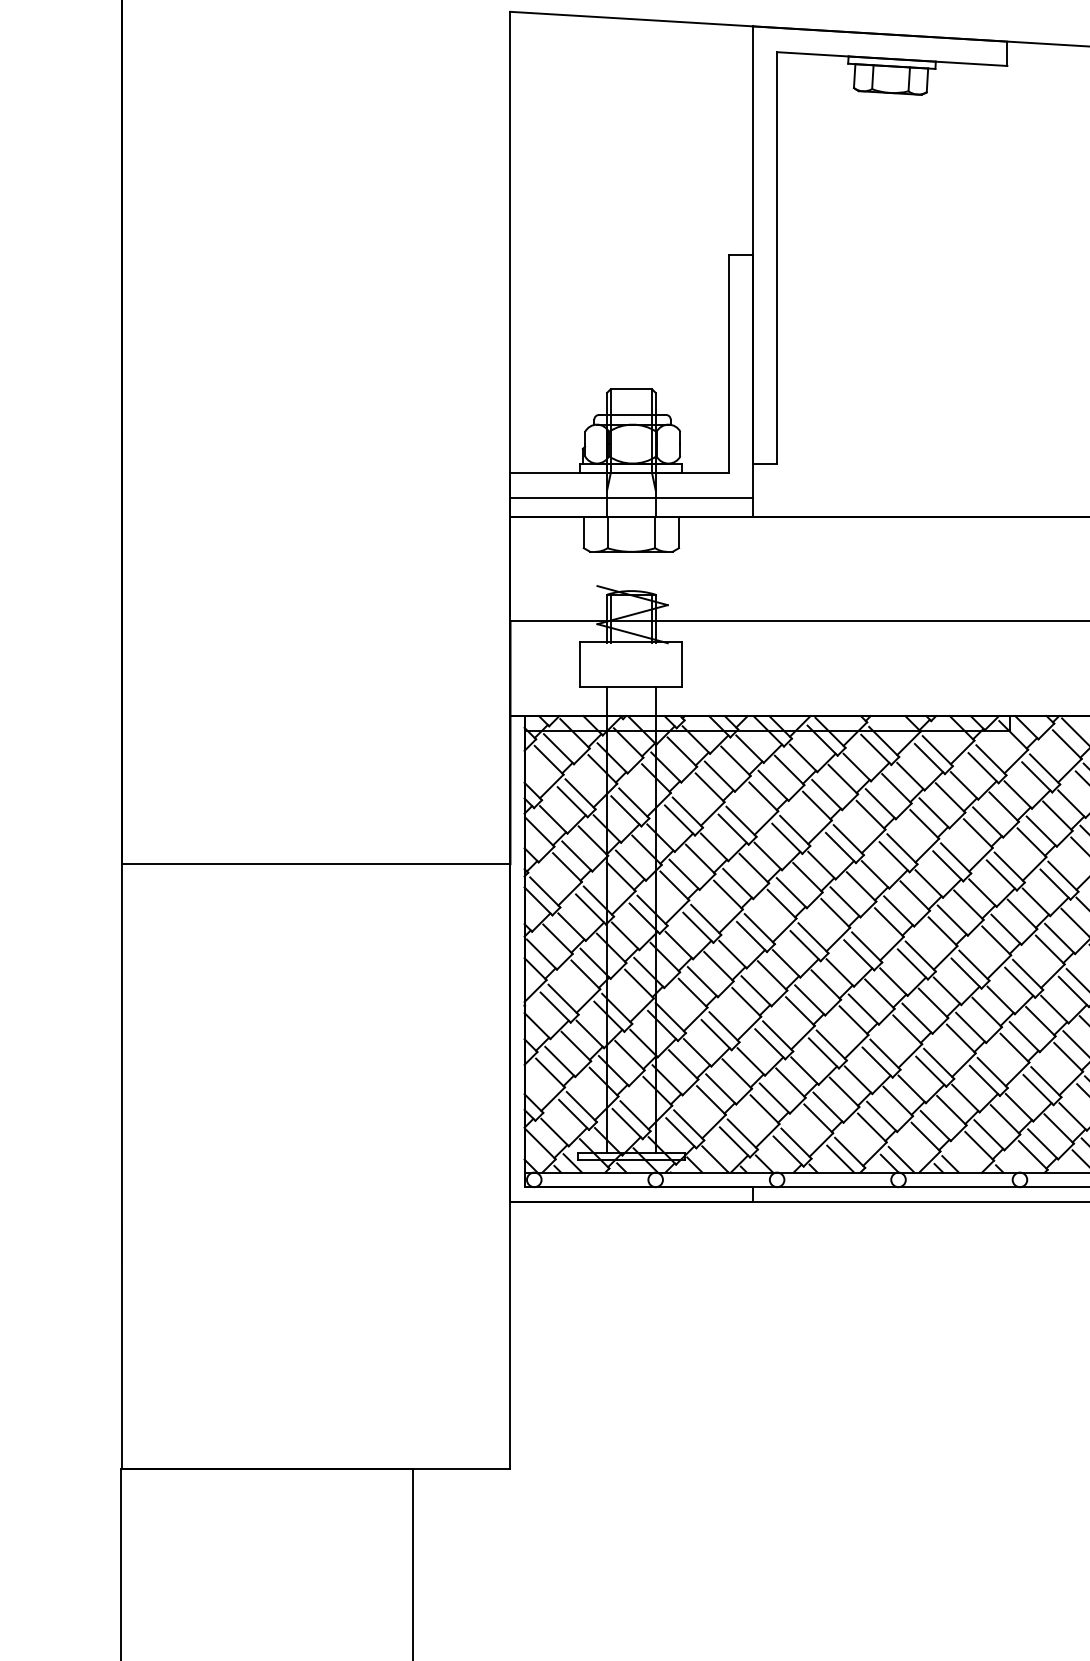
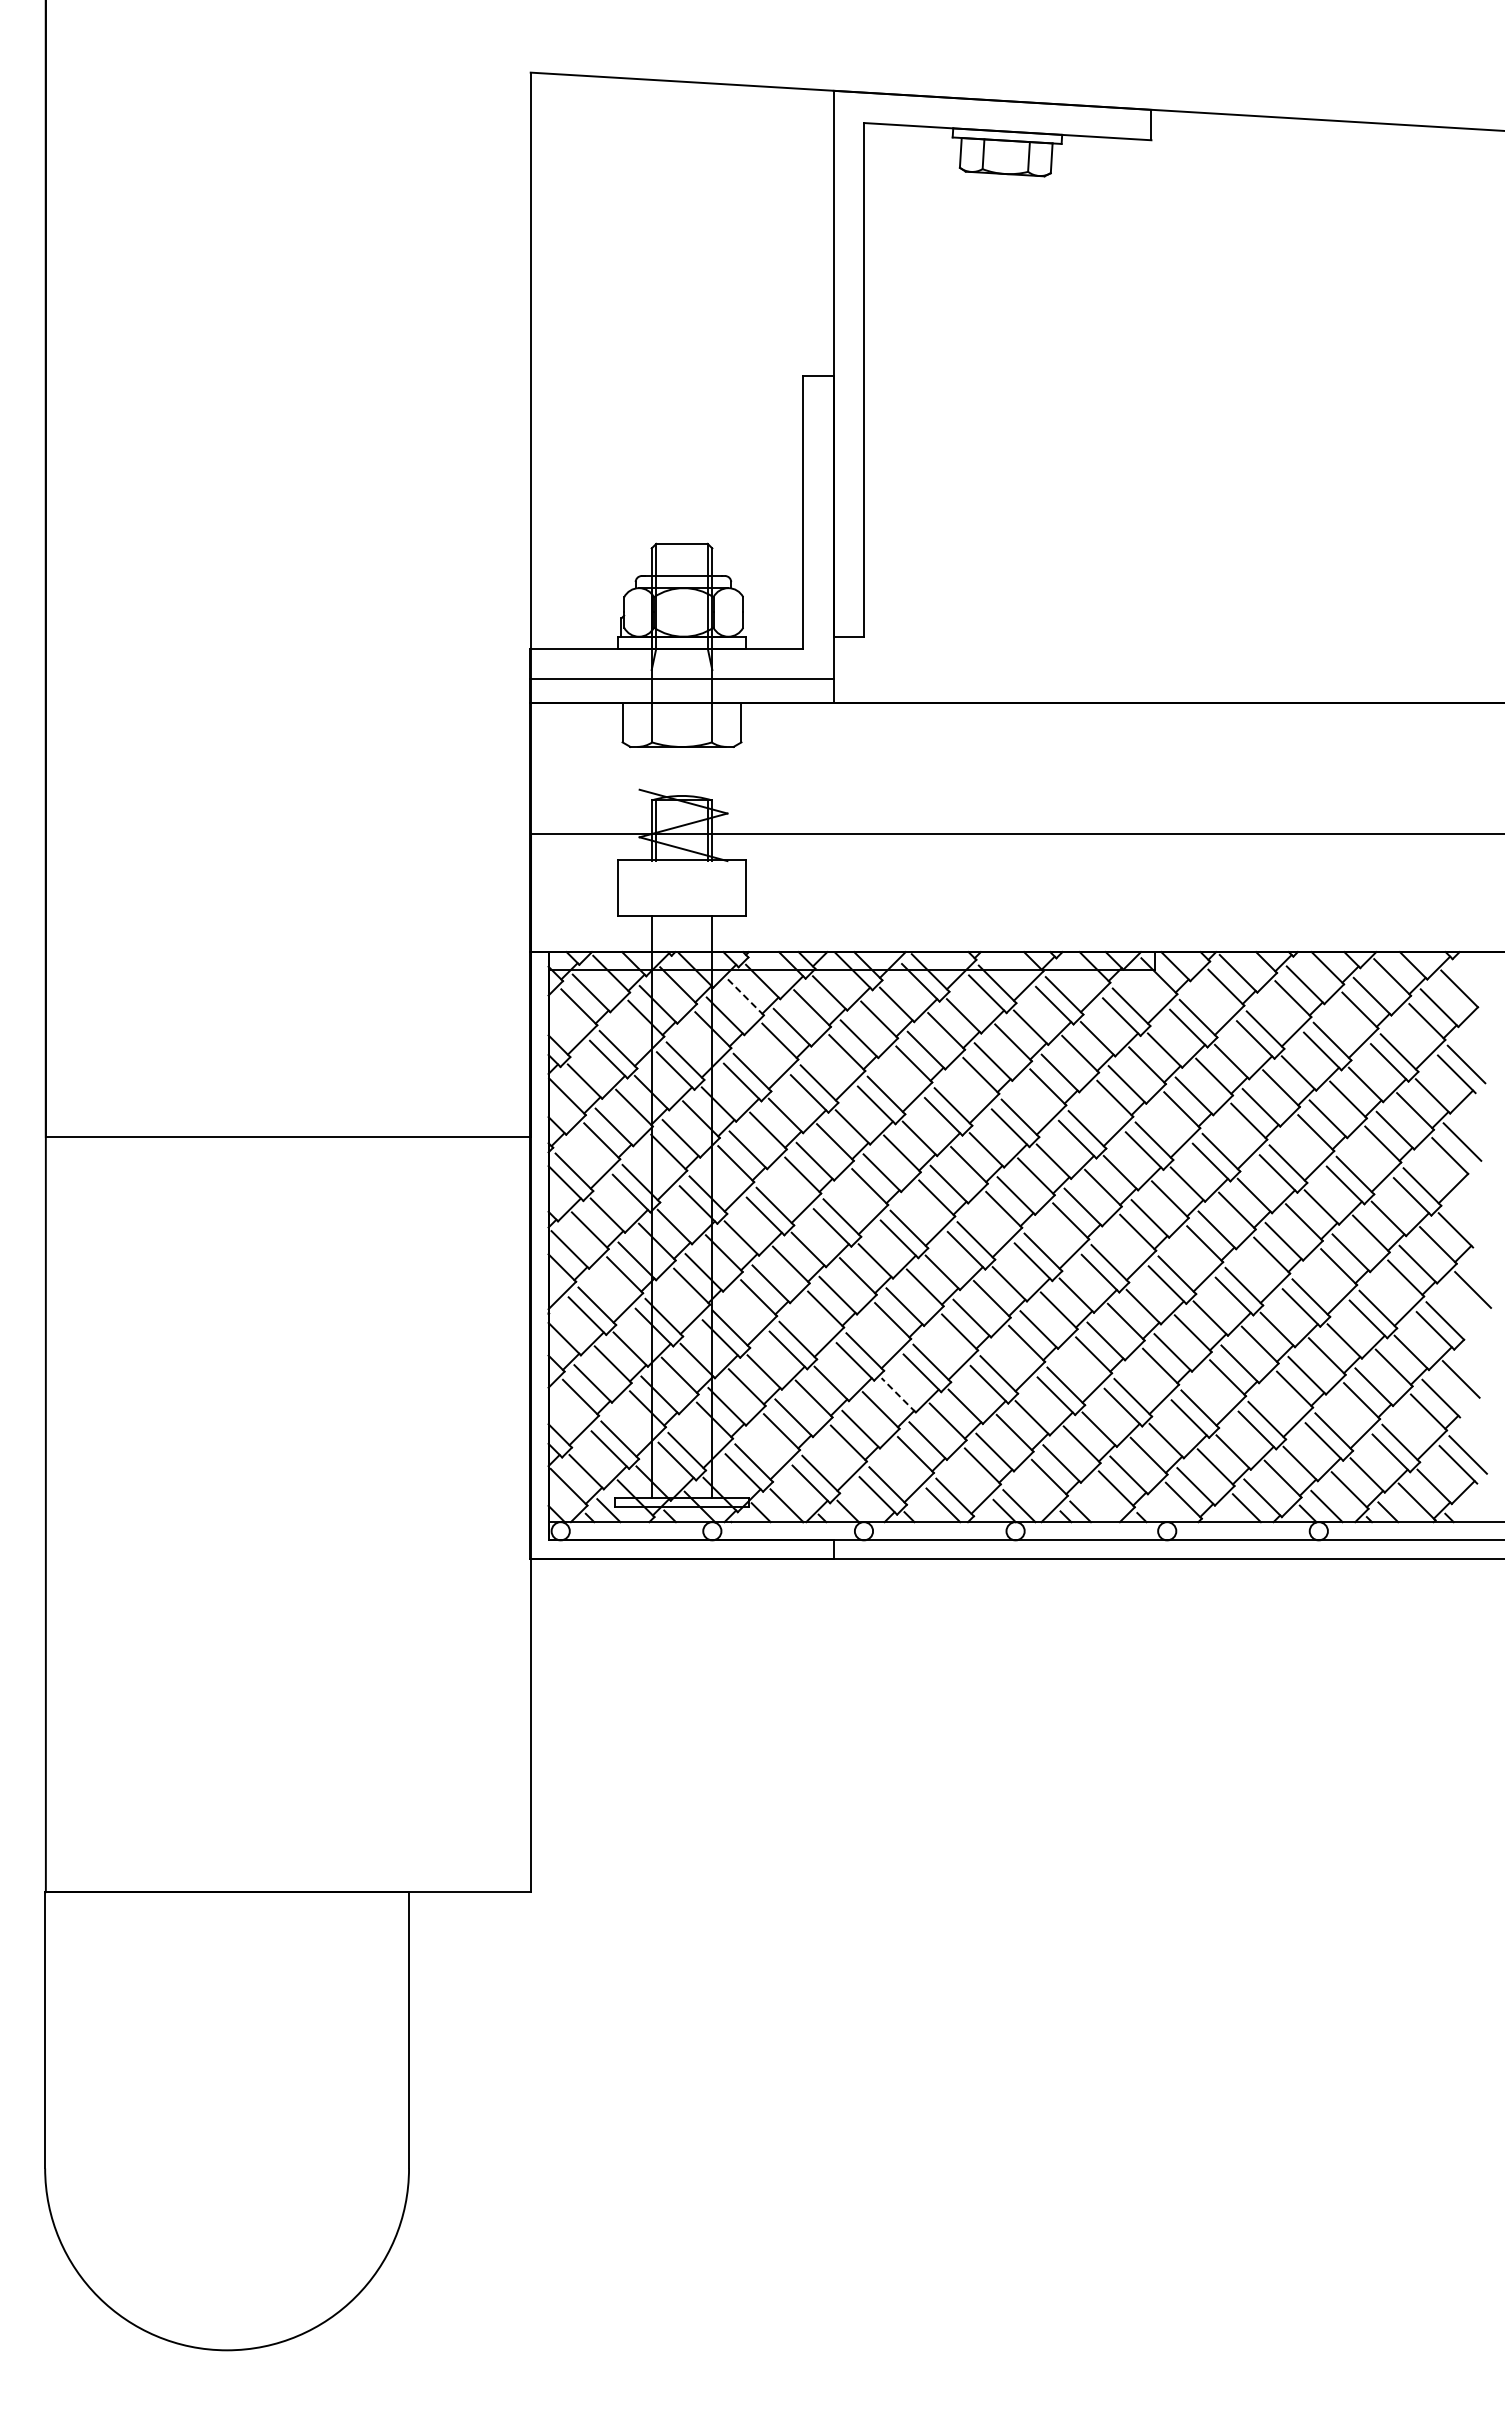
line: (682, 752) -> (745, 997), solid -> dashed
line: (804, 1071) -> (898, 1395), solid -> dashed

